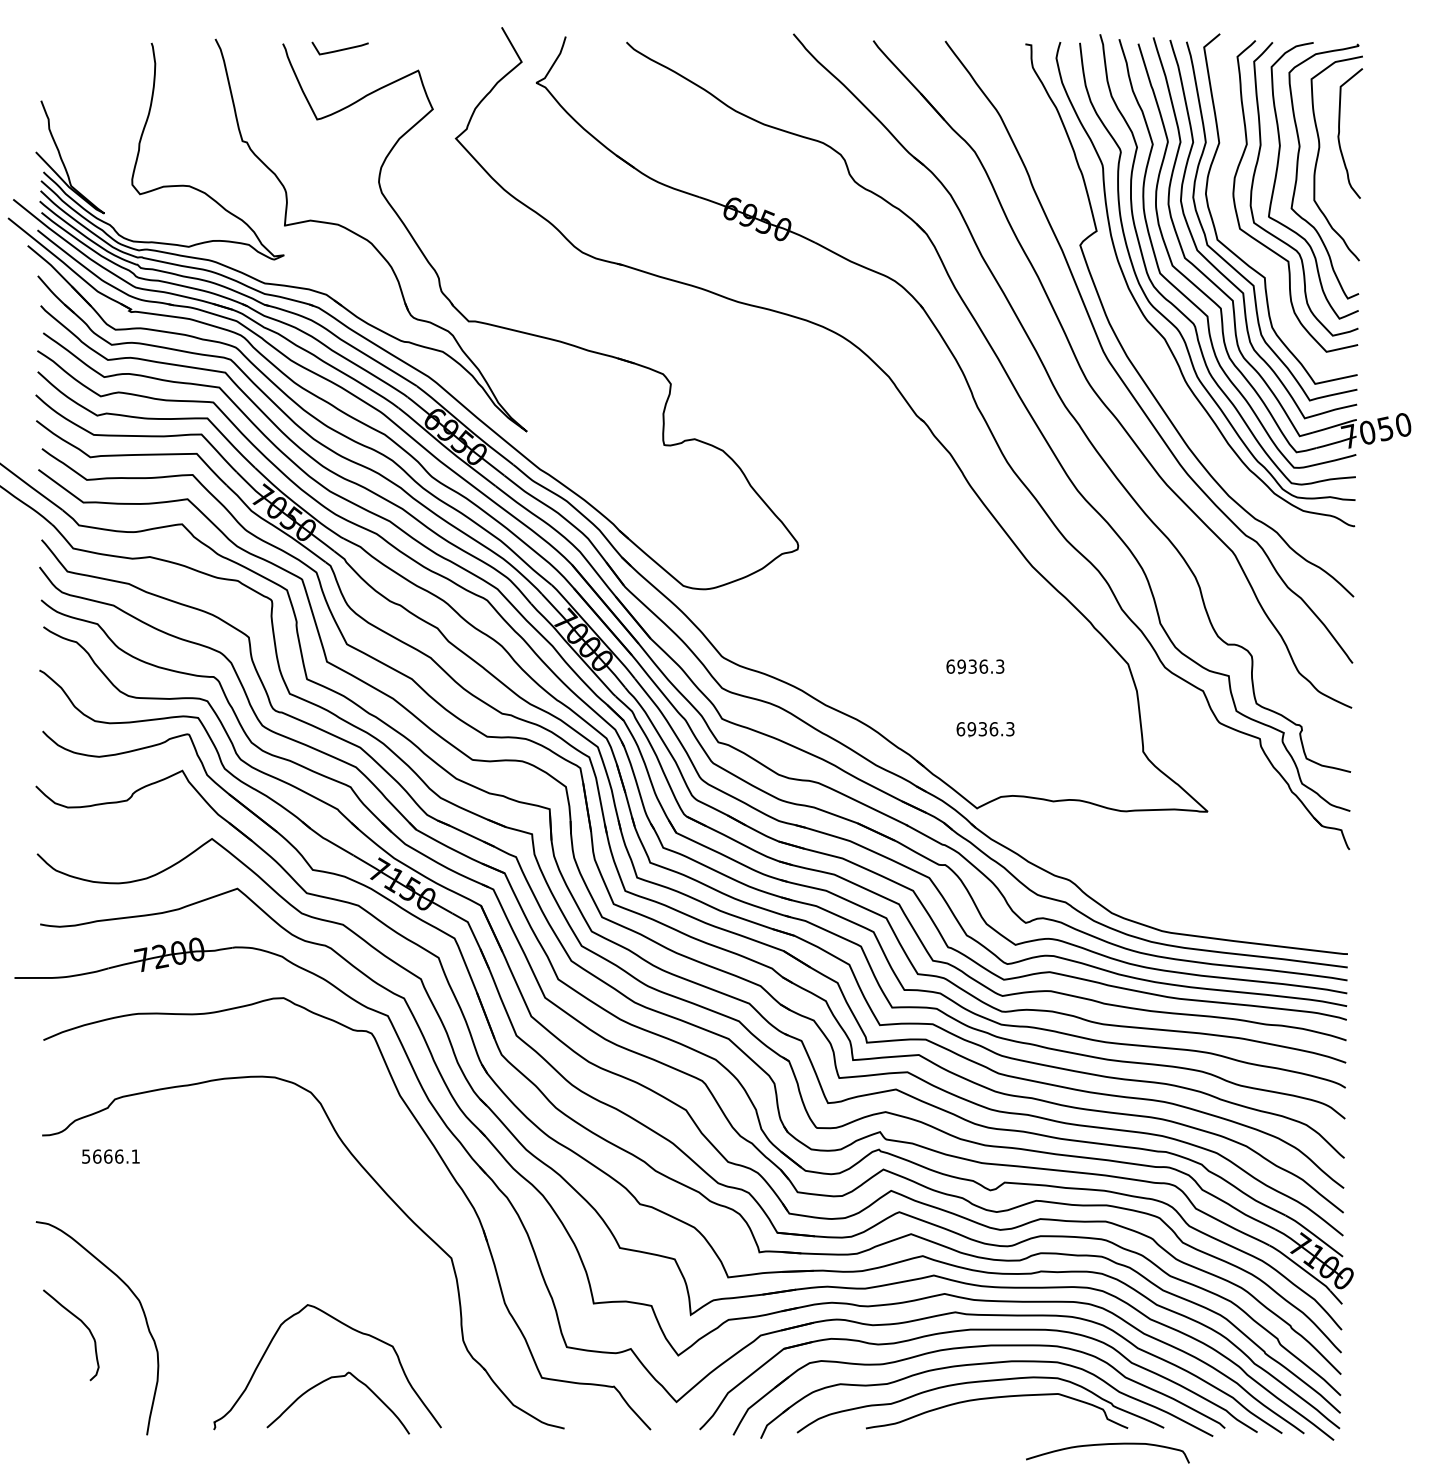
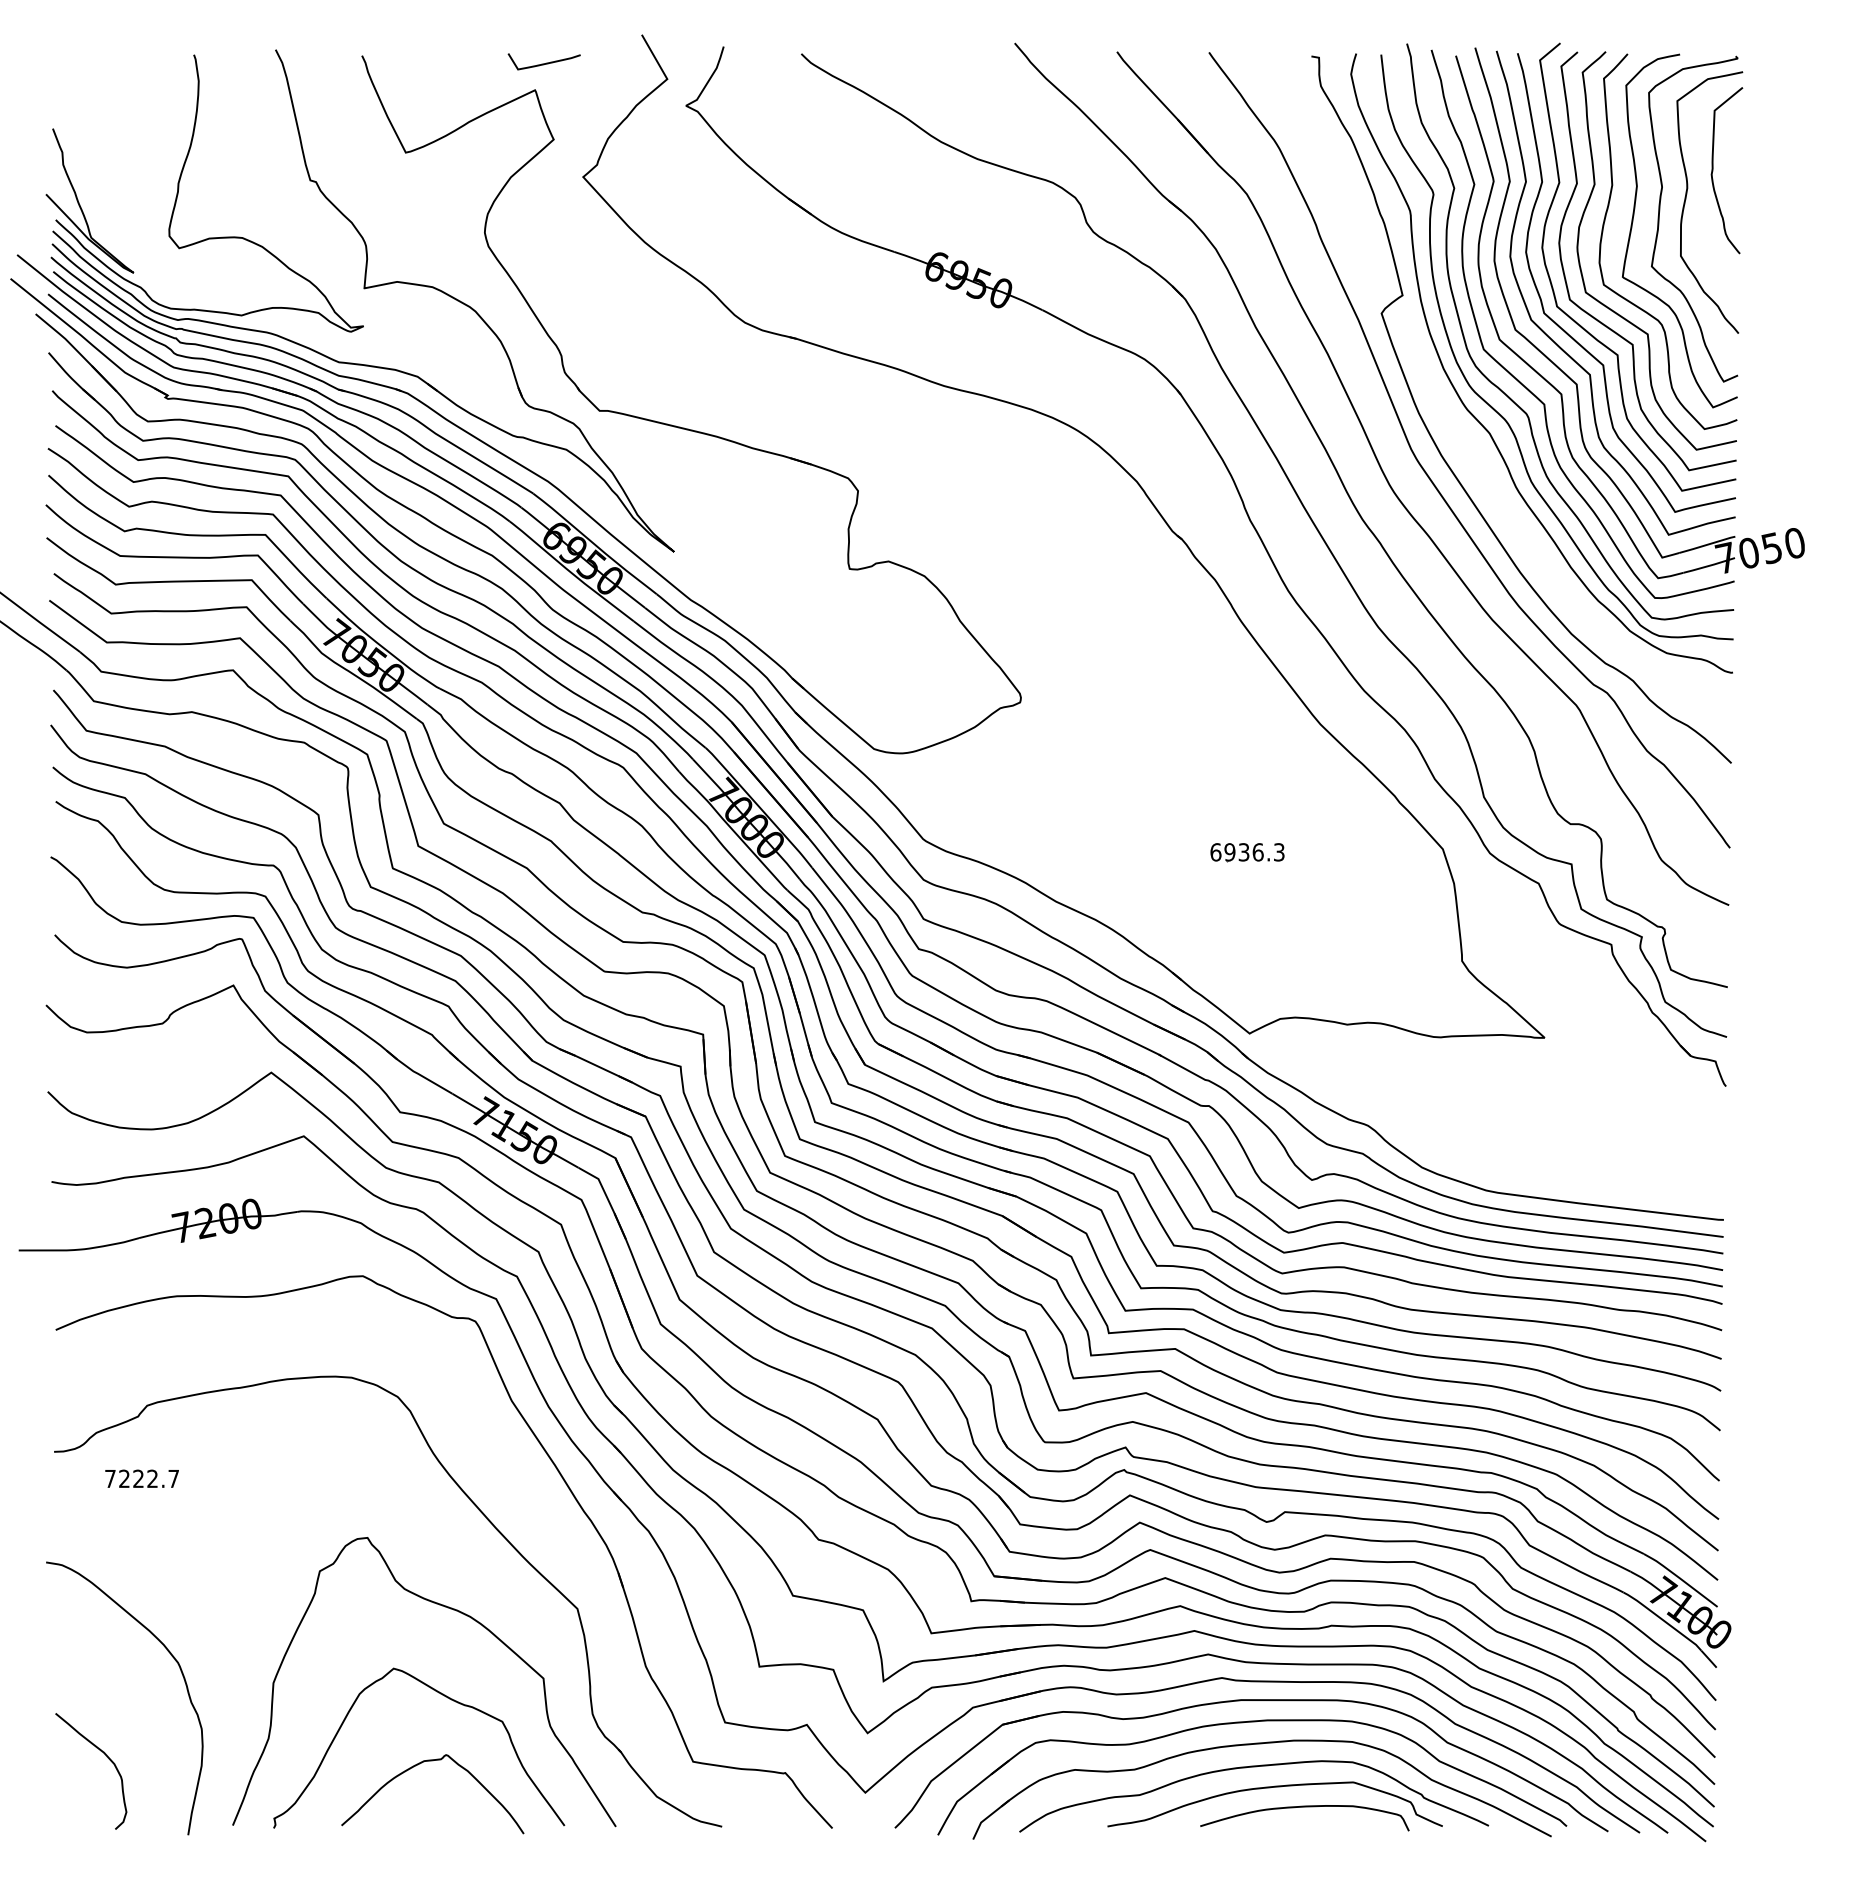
curve: (339, 49) -> (543, 63), moved
curve: (1255, 253) -> (1605, 324), added
part: (985, 729) -> (1260, 932), removed
text: (110, 1156) -> (141, 1478), 5666.1 -> 7222.7
curve: (349, 1257) -> (447, 1608), added
curve: (84, 1326) -> (108, 1759), moved
curve: (1107, 1444) -> (1304, 1807), moved

